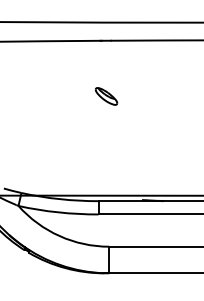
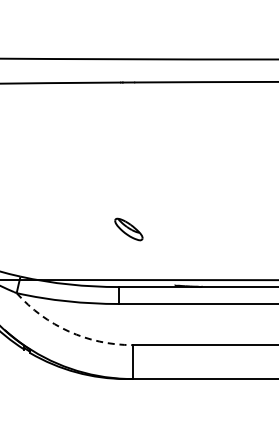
part: (106, 96) -> (128, 229), moved
arc: (59, 236) -> (69, 331), solid -> dashed

